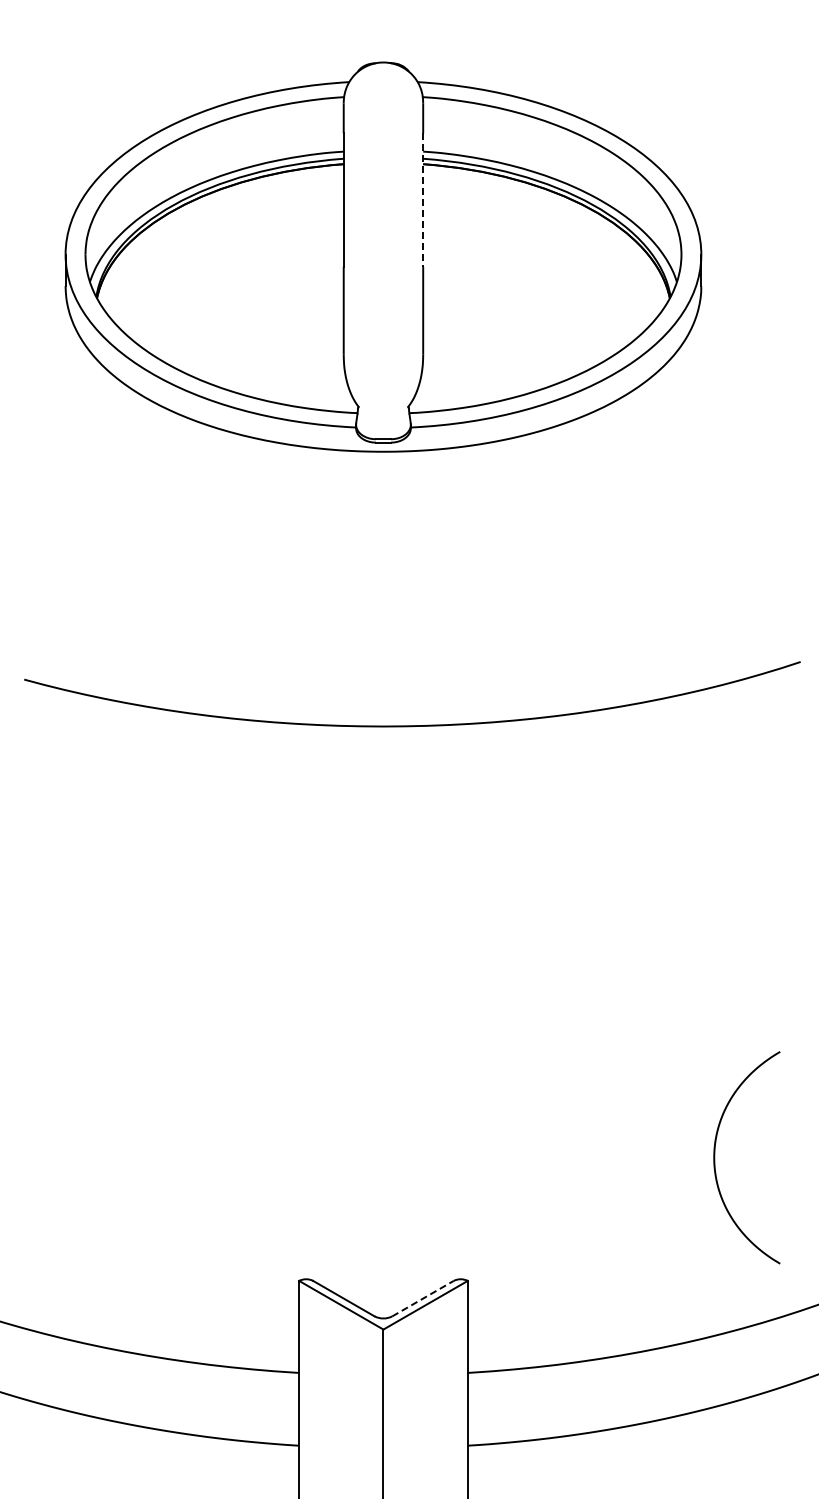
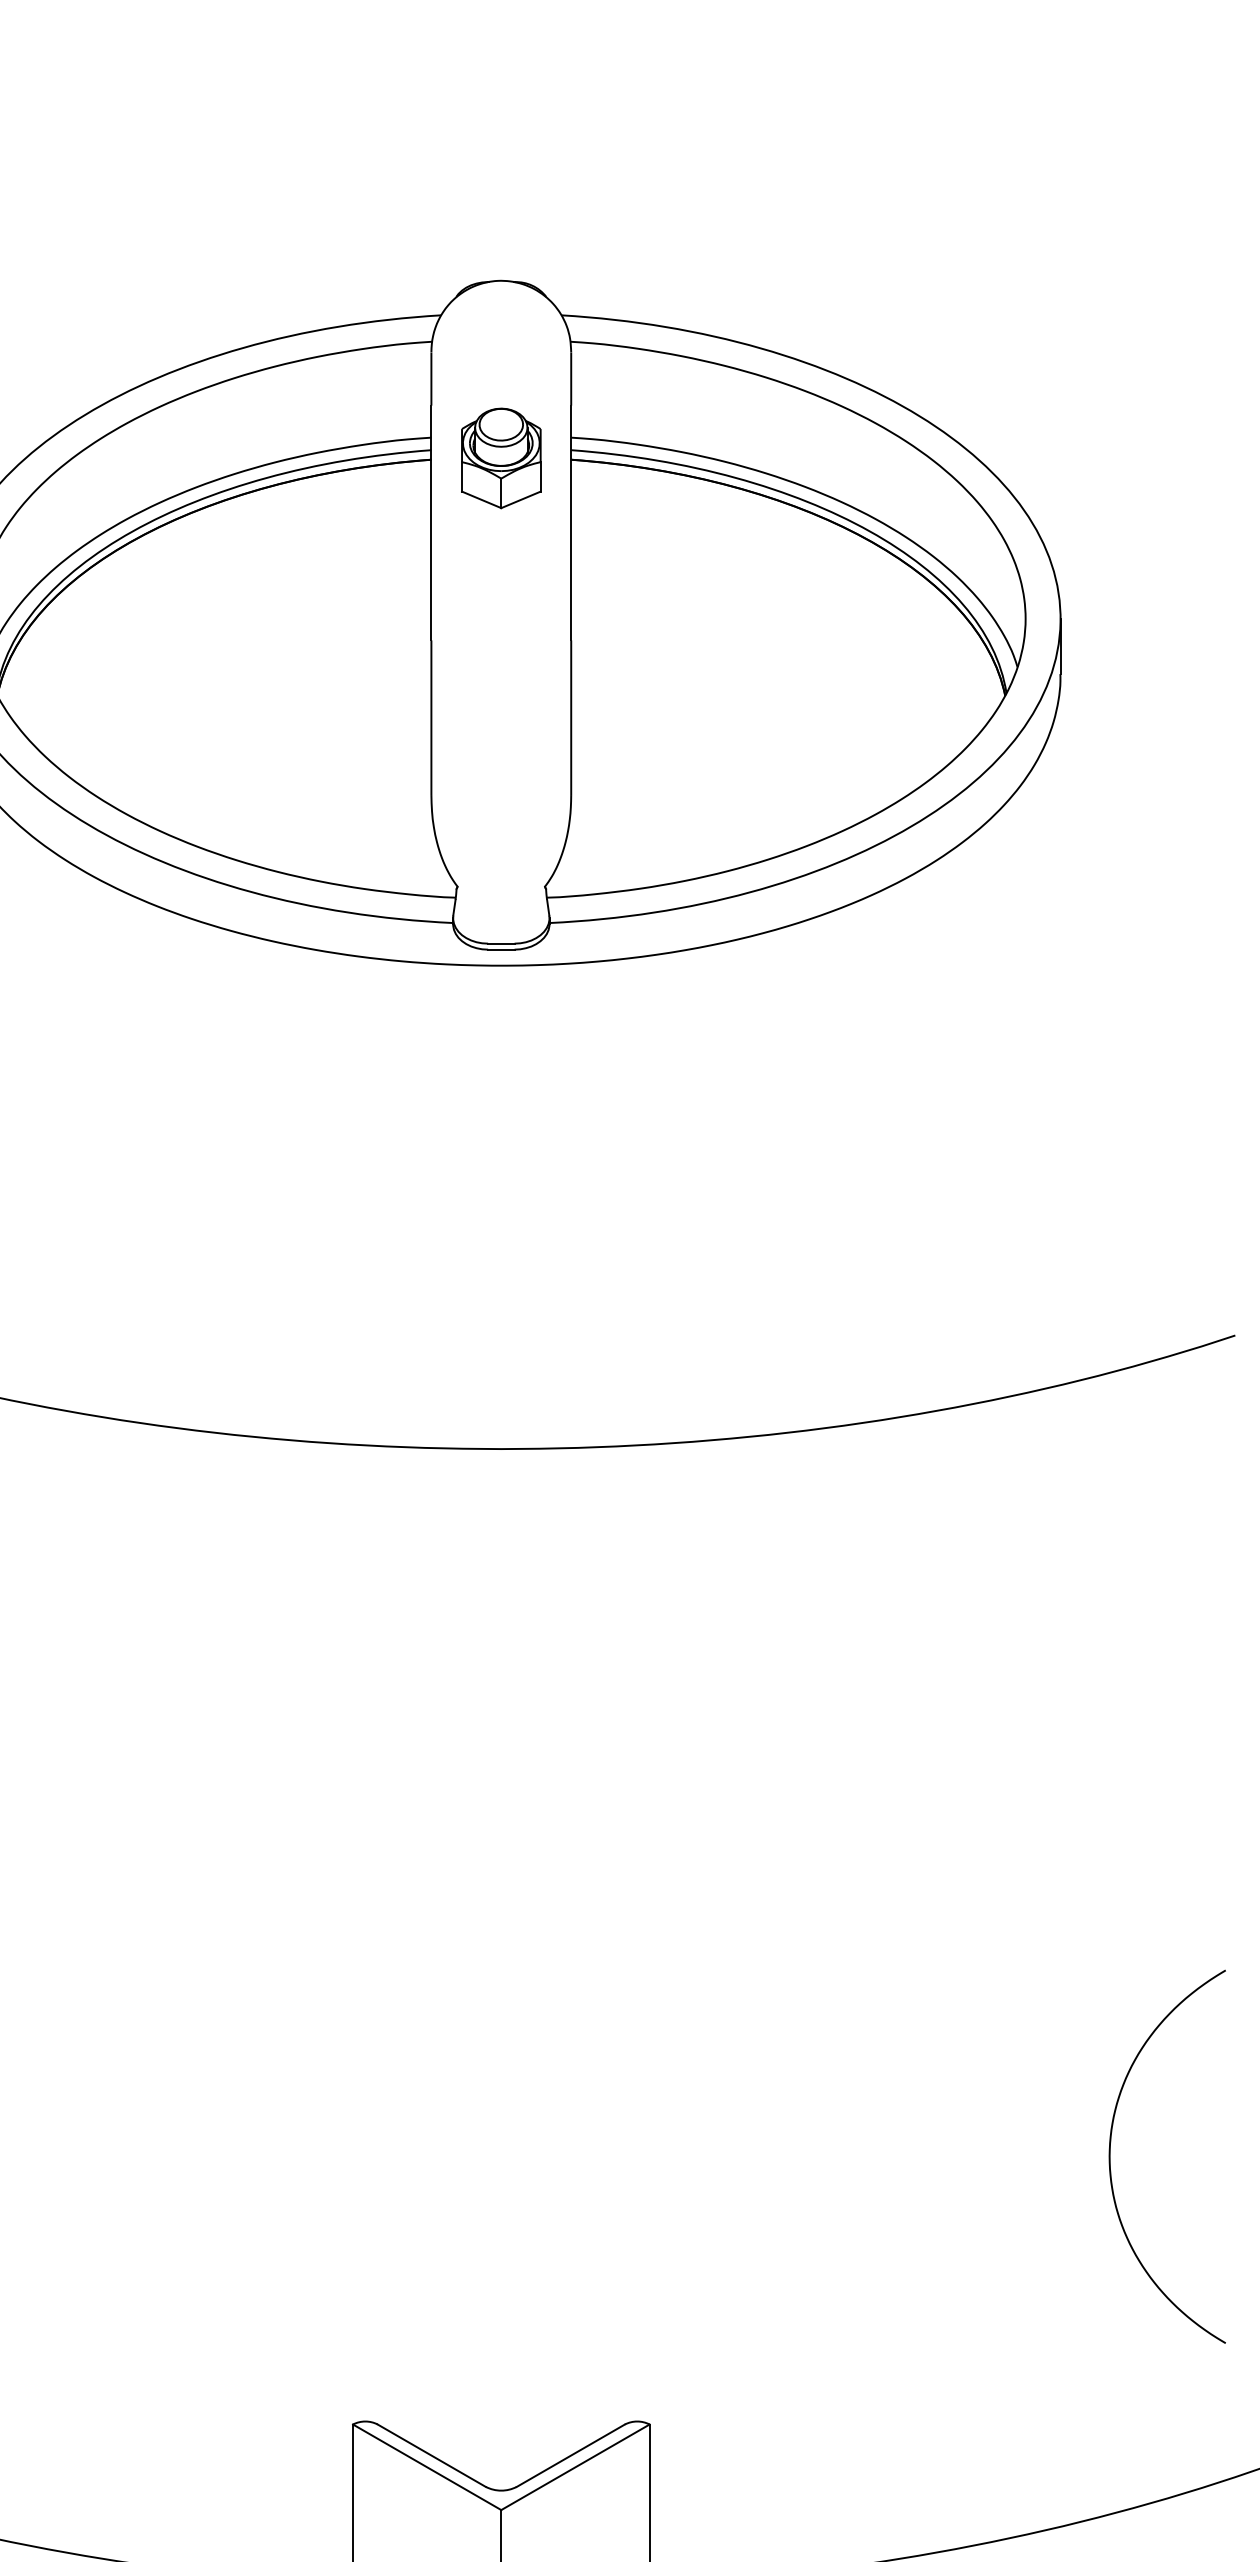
part: (383, 163) -> (501, 458), added
line: (423, 200) -> (571, 523), dashed -> solid
curve: (715, 1157) -> (1111, 2156), moved
line: (423, 1298) -> (571, 2455), dashed -> solid

